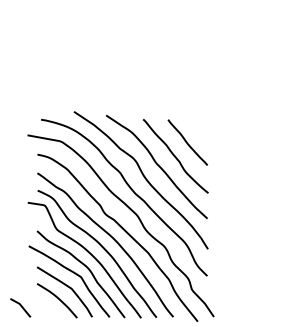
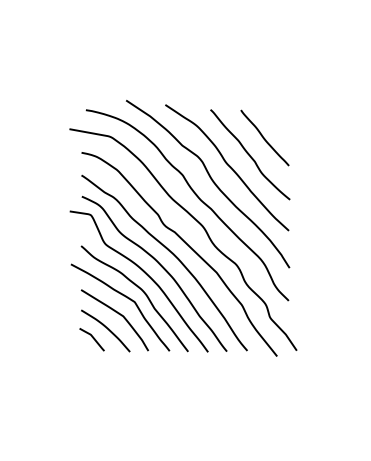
curve: (20, 306) -> (92, 338), moved

